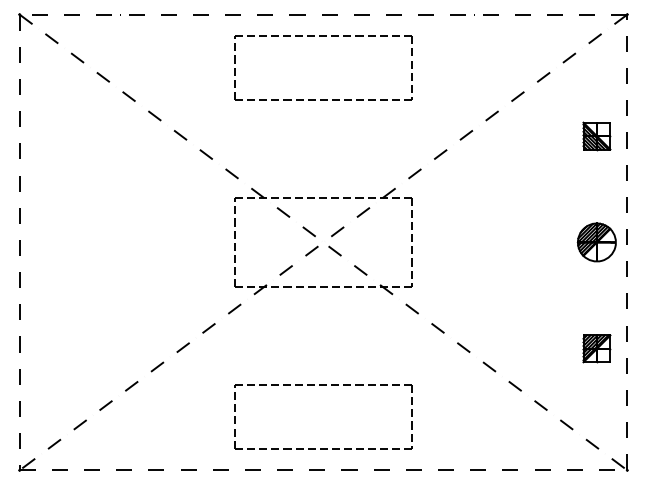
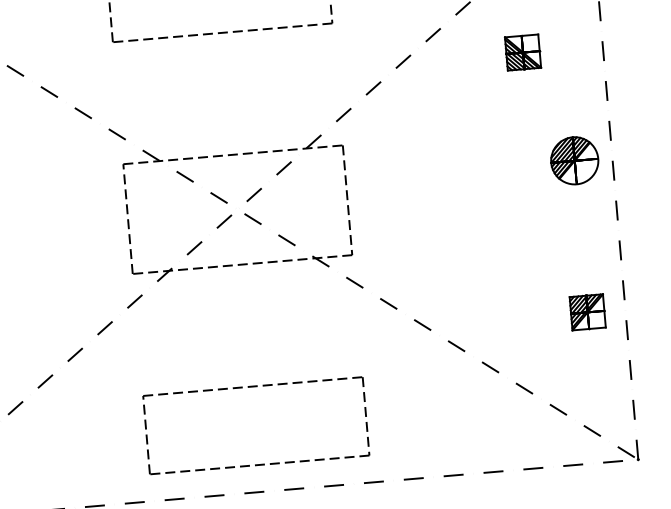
part: (596, 136) -> (522, 53), moved
part: (596, 242) -> (574, 160), moved

